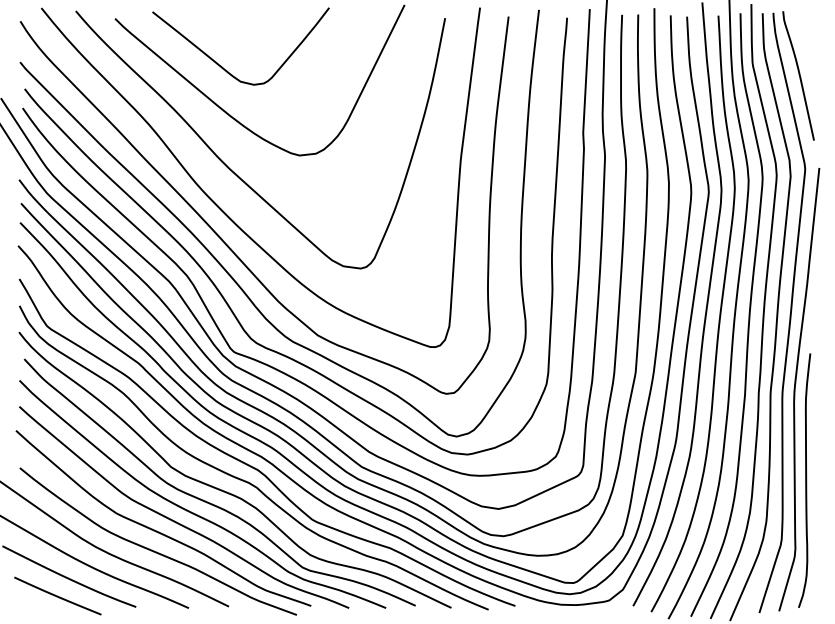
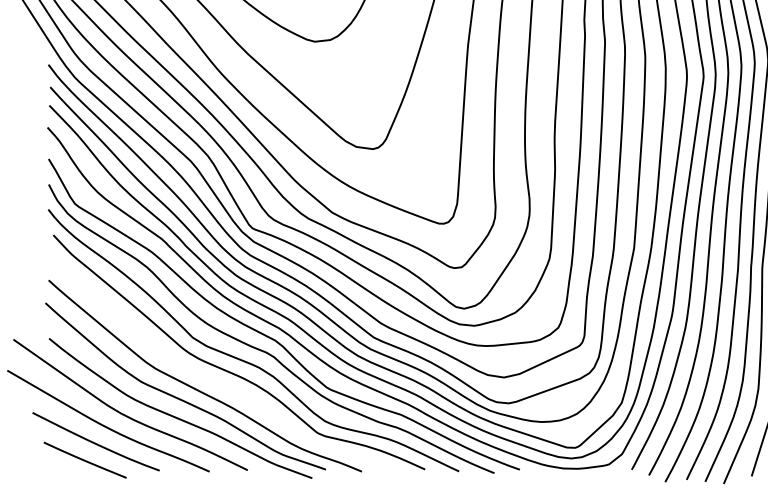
curve: (193, 512) -> (214, 380), removed

